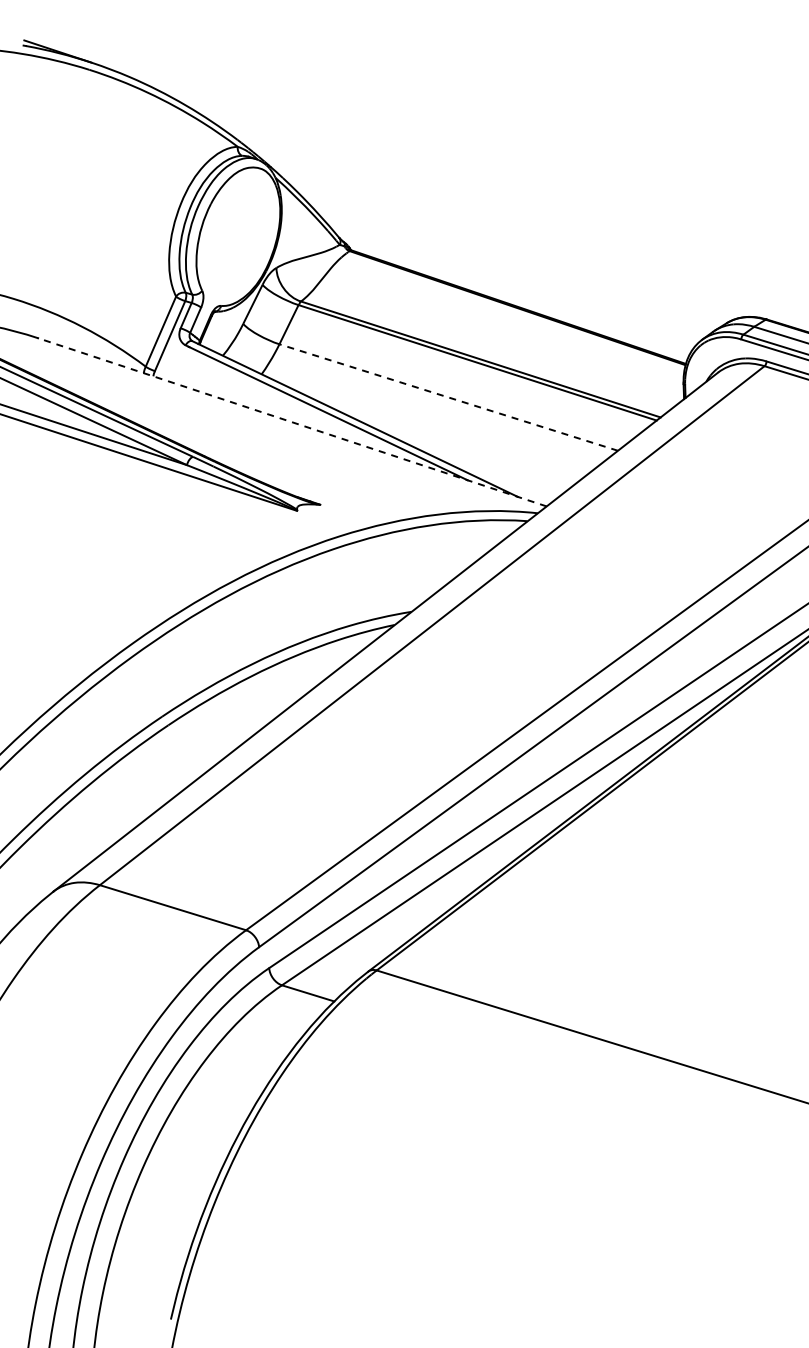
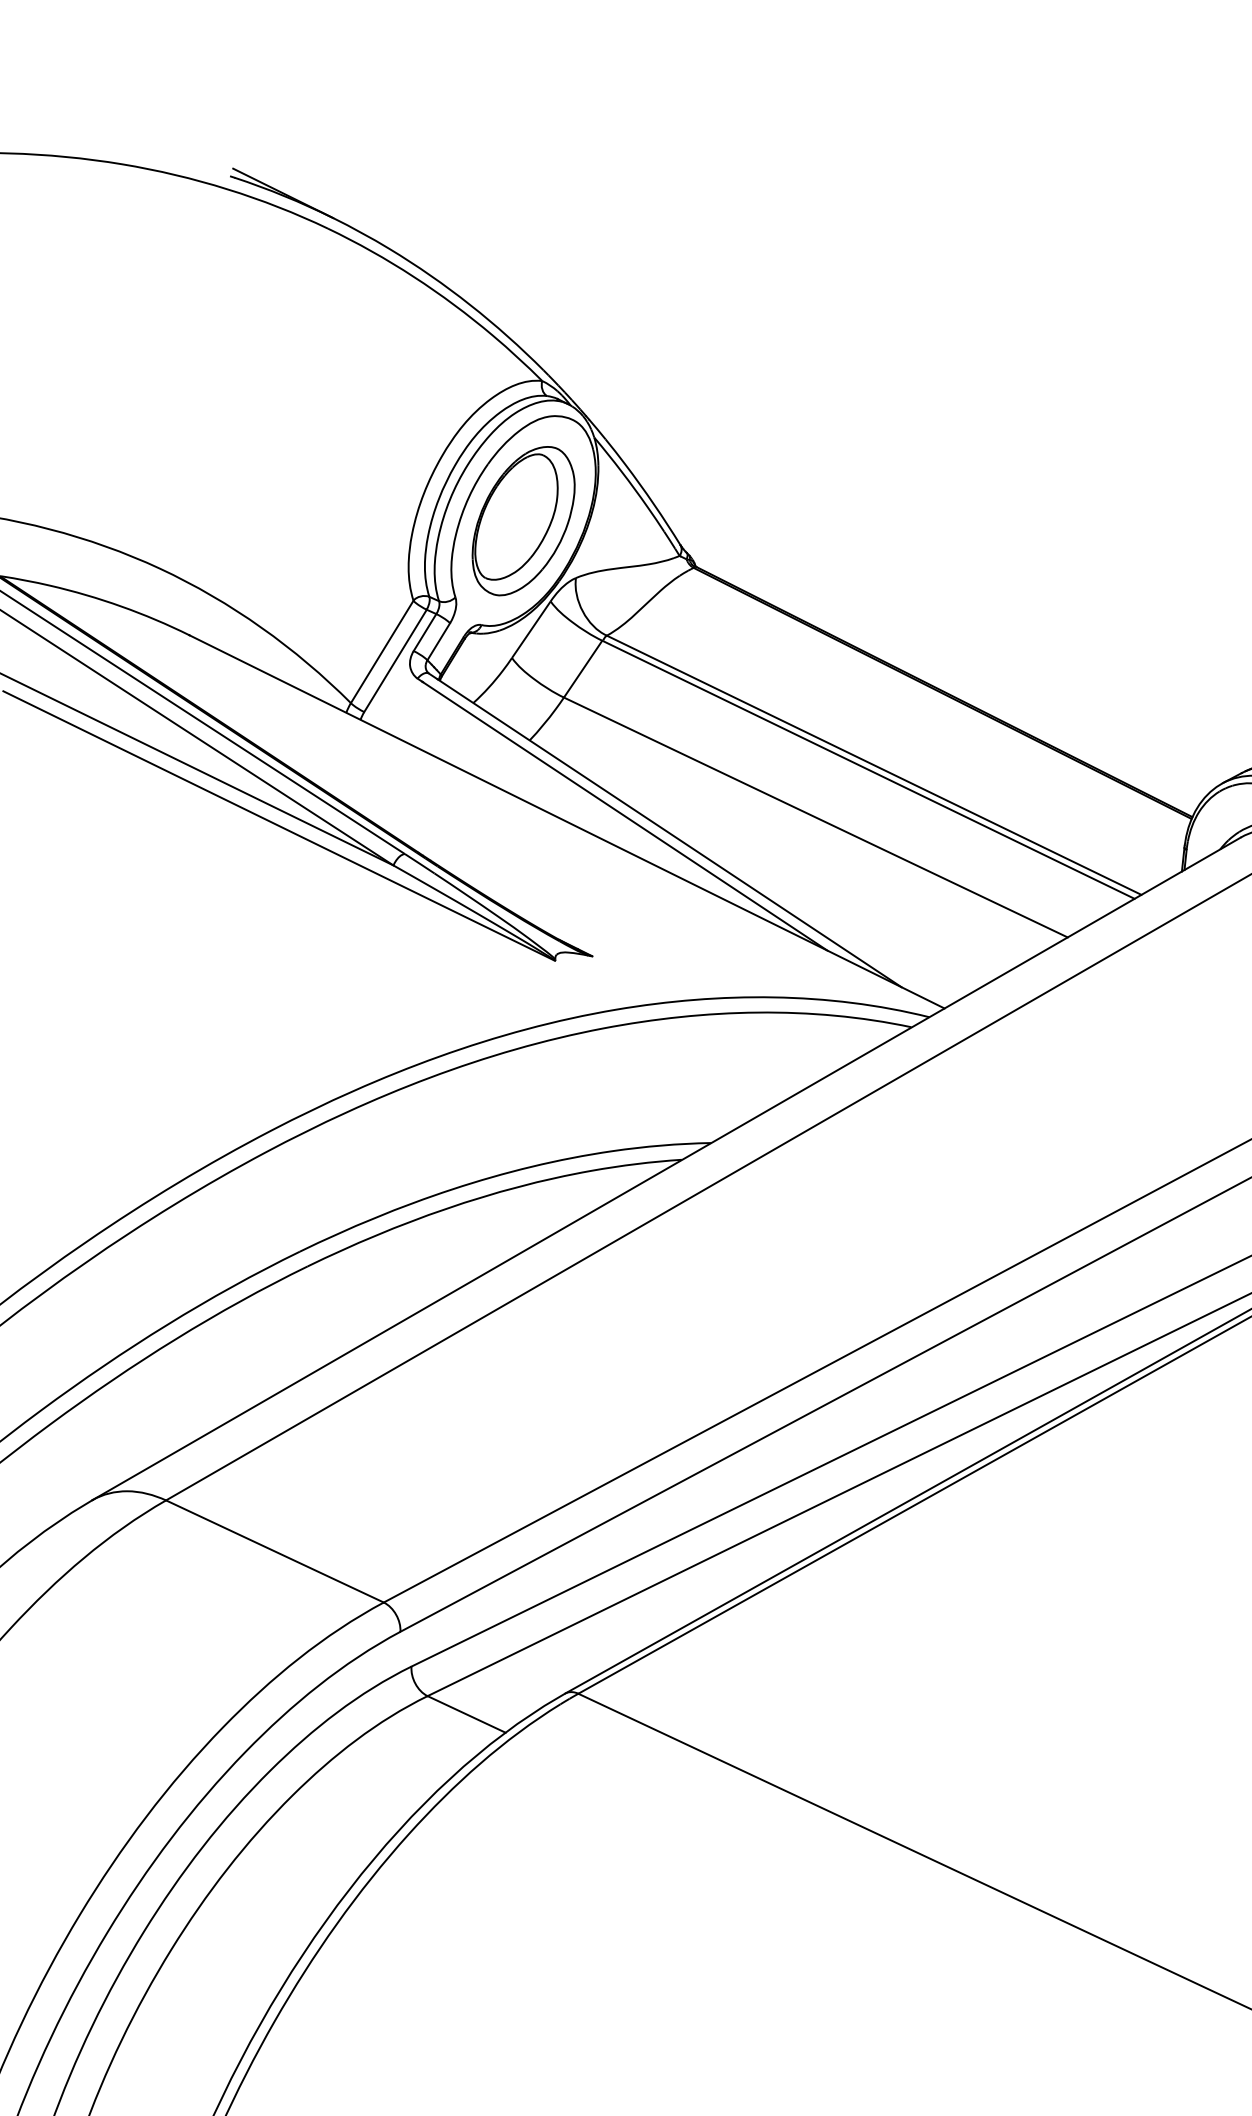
part: (237, 236) -> (522, 520), added
line: (448, 397) -> (815, 817), dashed -> solid
line: (292, 422) -> (567, 822), dashed -> solid

